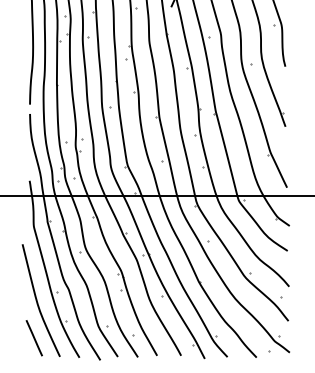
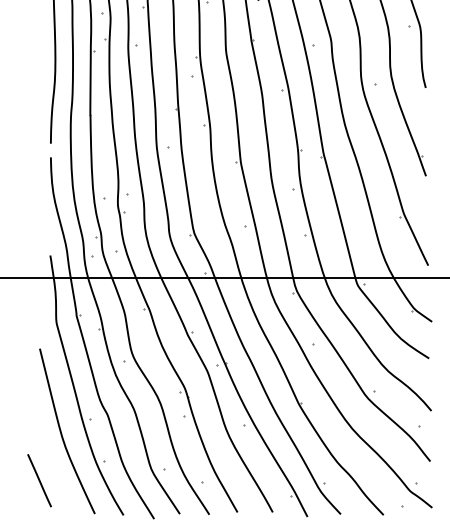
line: (33, 338) -> (38, 481), moved

